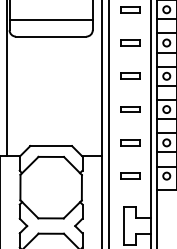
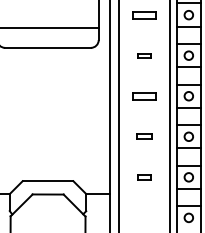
part: (130, 42) -> (144, 55), size x0.6
part: (130, 109) -> (144, 136), size x0.7
part: (130, 142) -> (144, 176), size x0.6
part: (130, 175) -> (144, 217), removed

